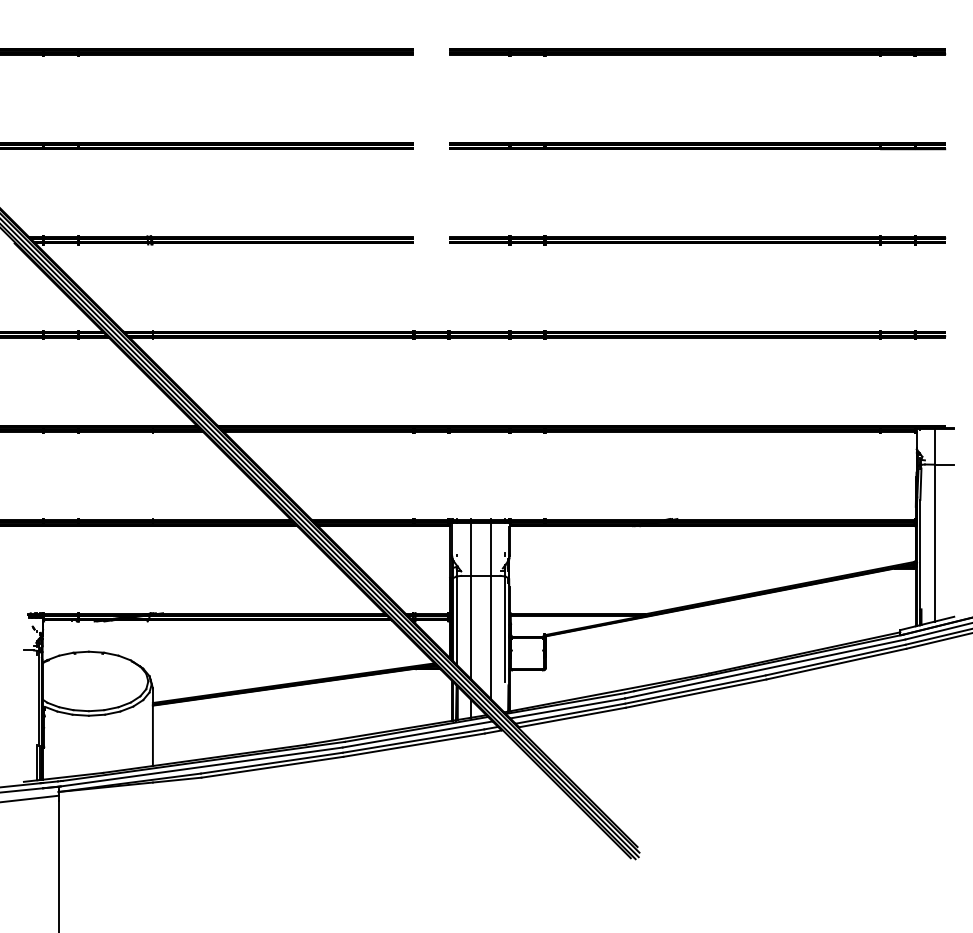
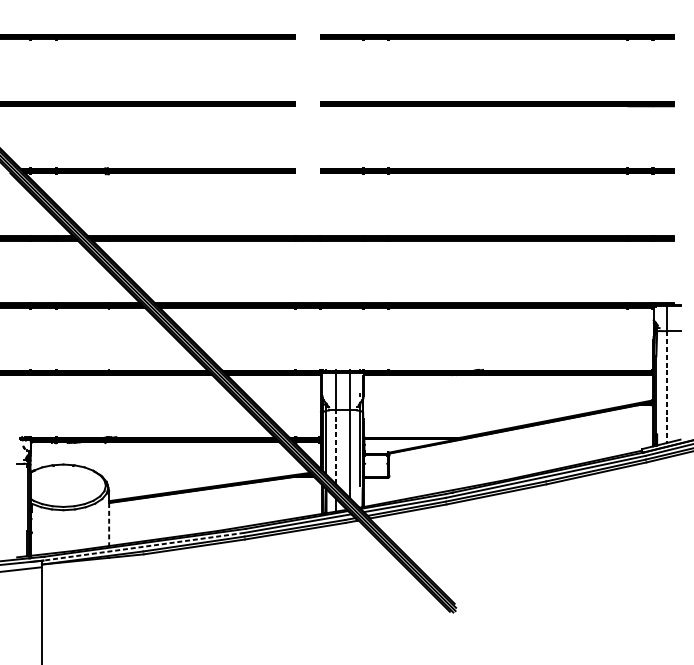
line: (935, 543) -> (667, 387), solid -> dashed
line: (471, 627) -> (336, 447), solid -> dashed
line: (152, 736) -> (108, 525), solid -> dashed
line: (201, 767) -> (143, 547), solid -> dashed

